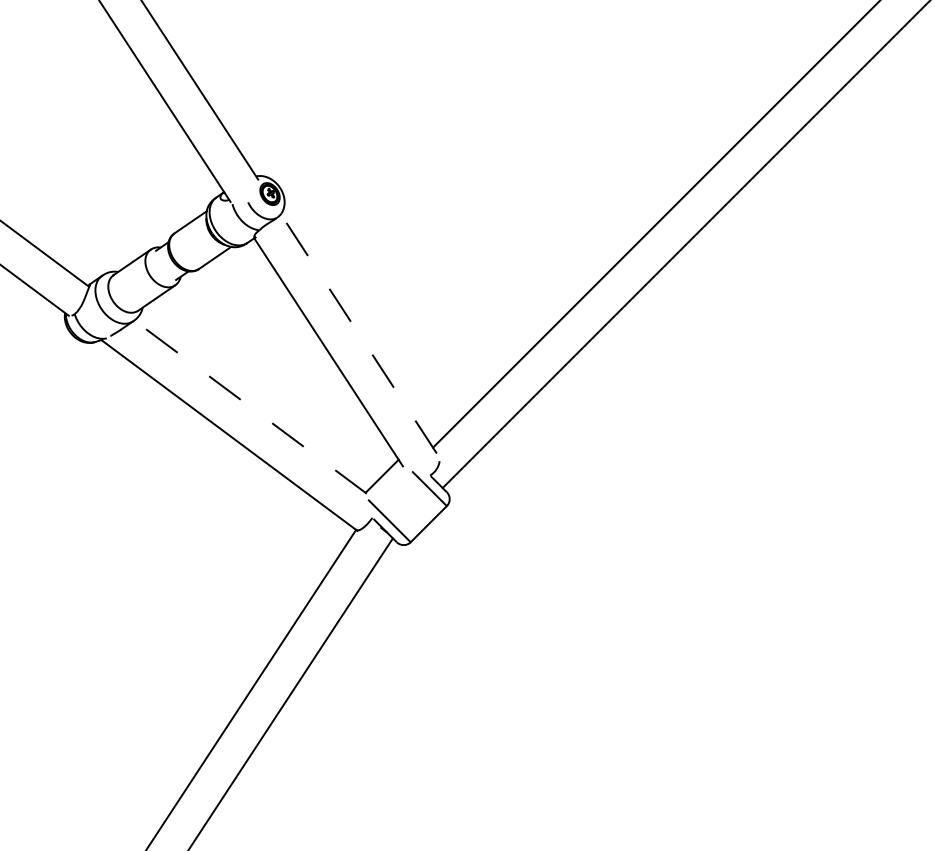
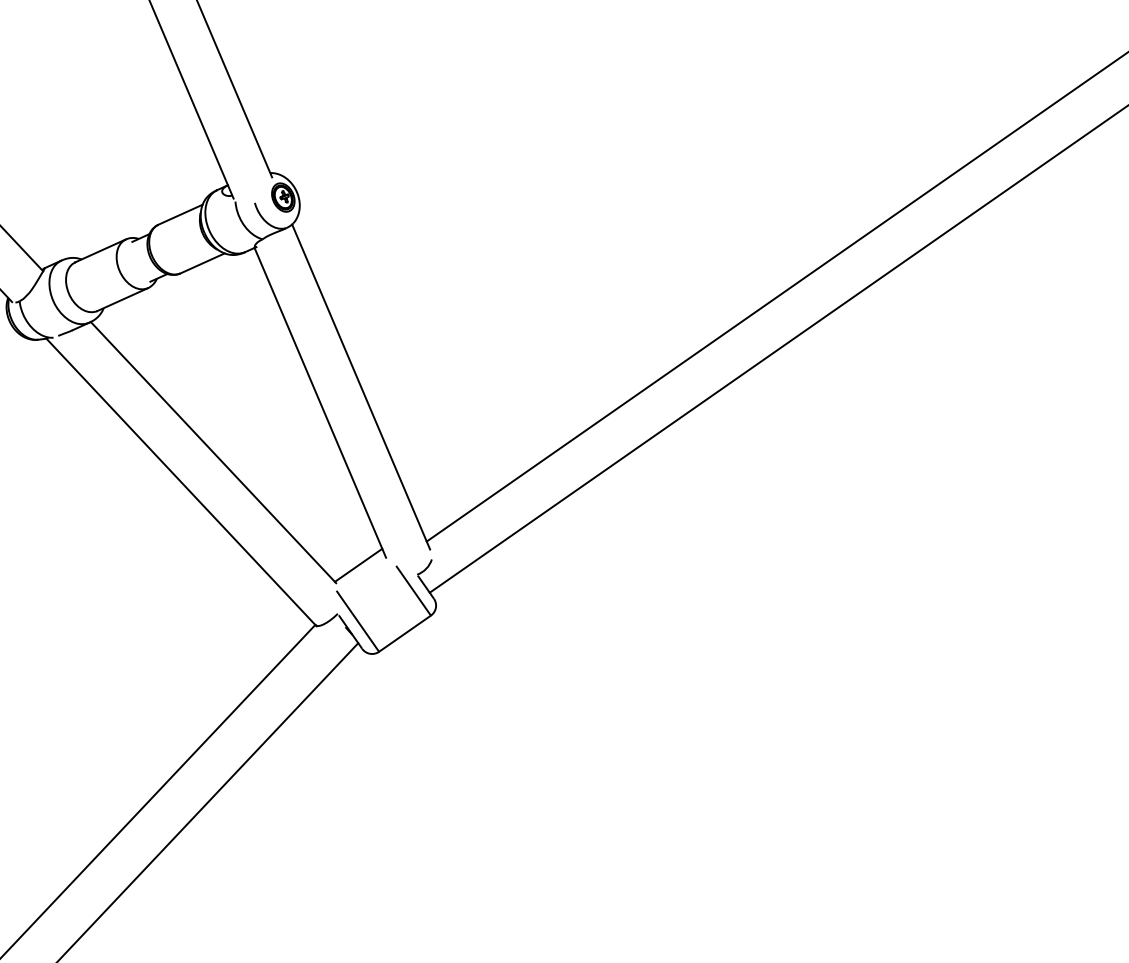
line: (358, 333) -> (360, 386), dashed -> solid
line: (250, 407) -> (213, 453), dashed -> solid

